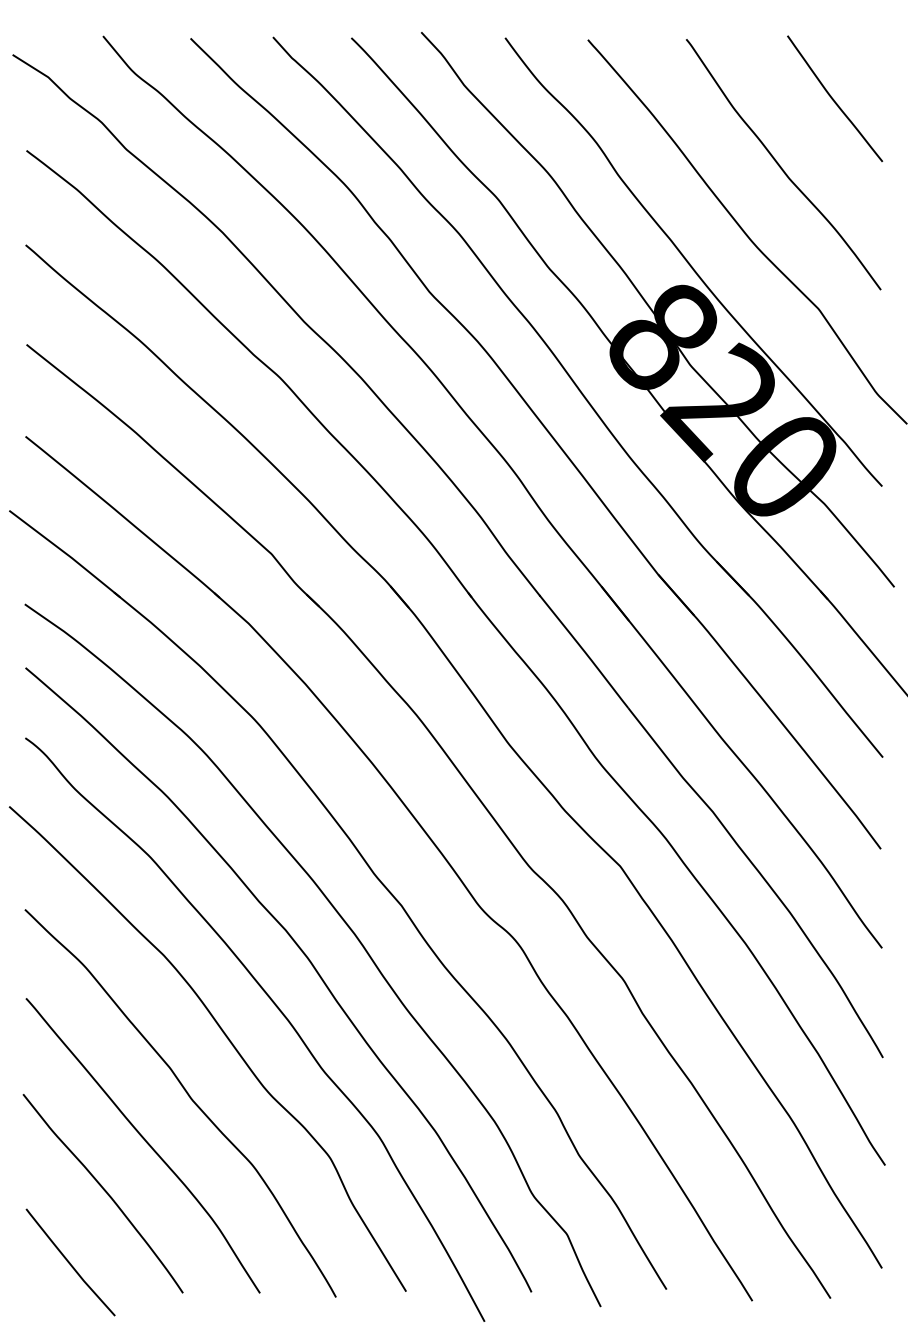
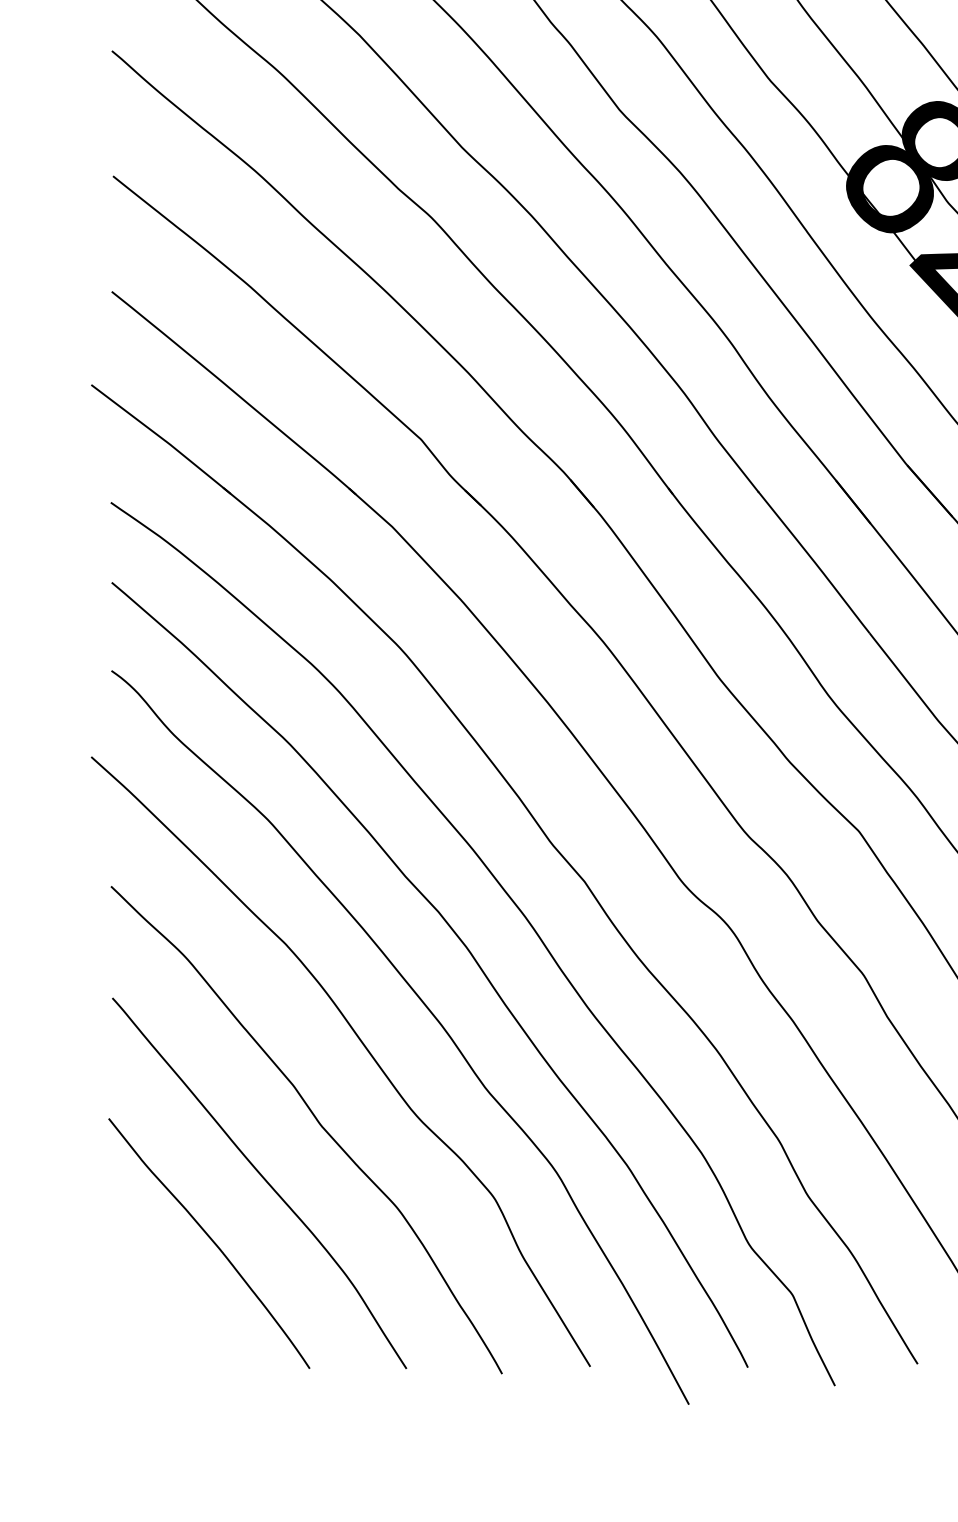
curve: (70, 1262) -> (168, 1330), removed

